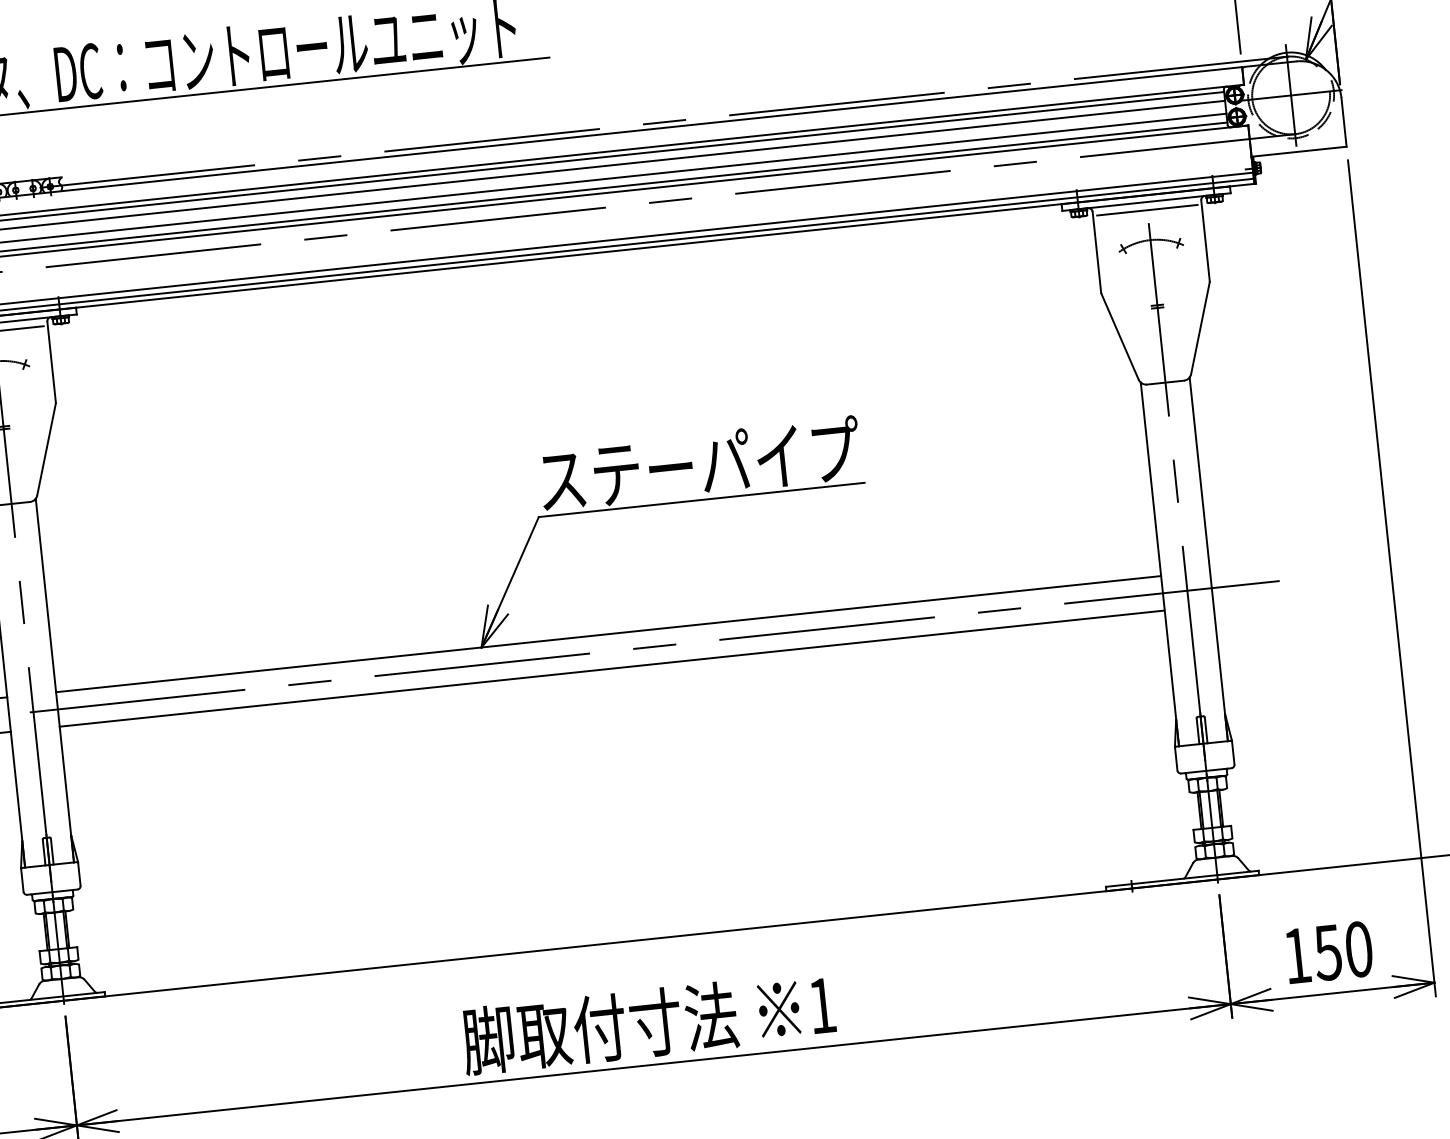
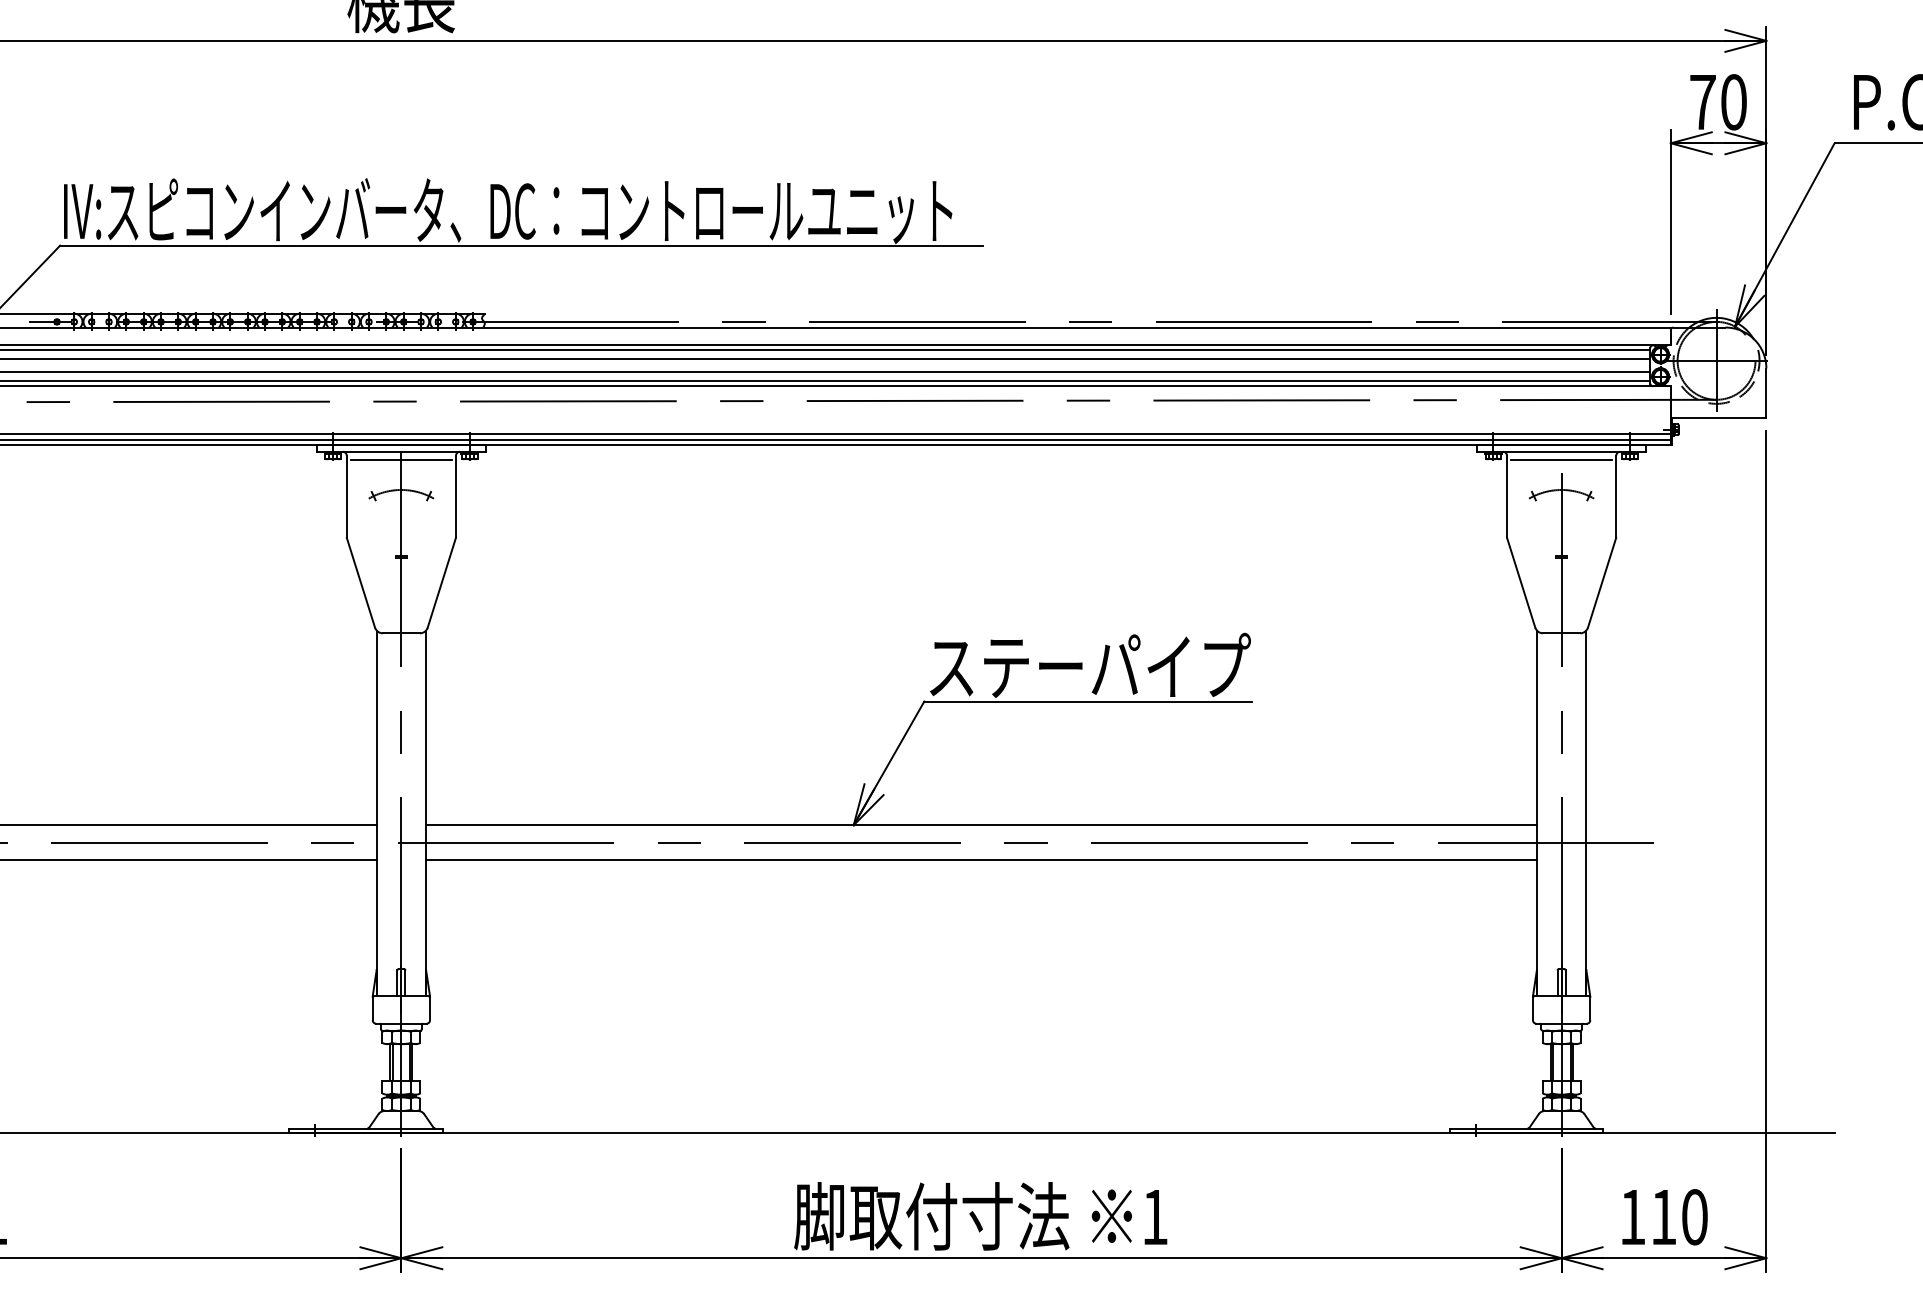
text: (1327, 952) -> (1663, 1217), 150 -> 110

